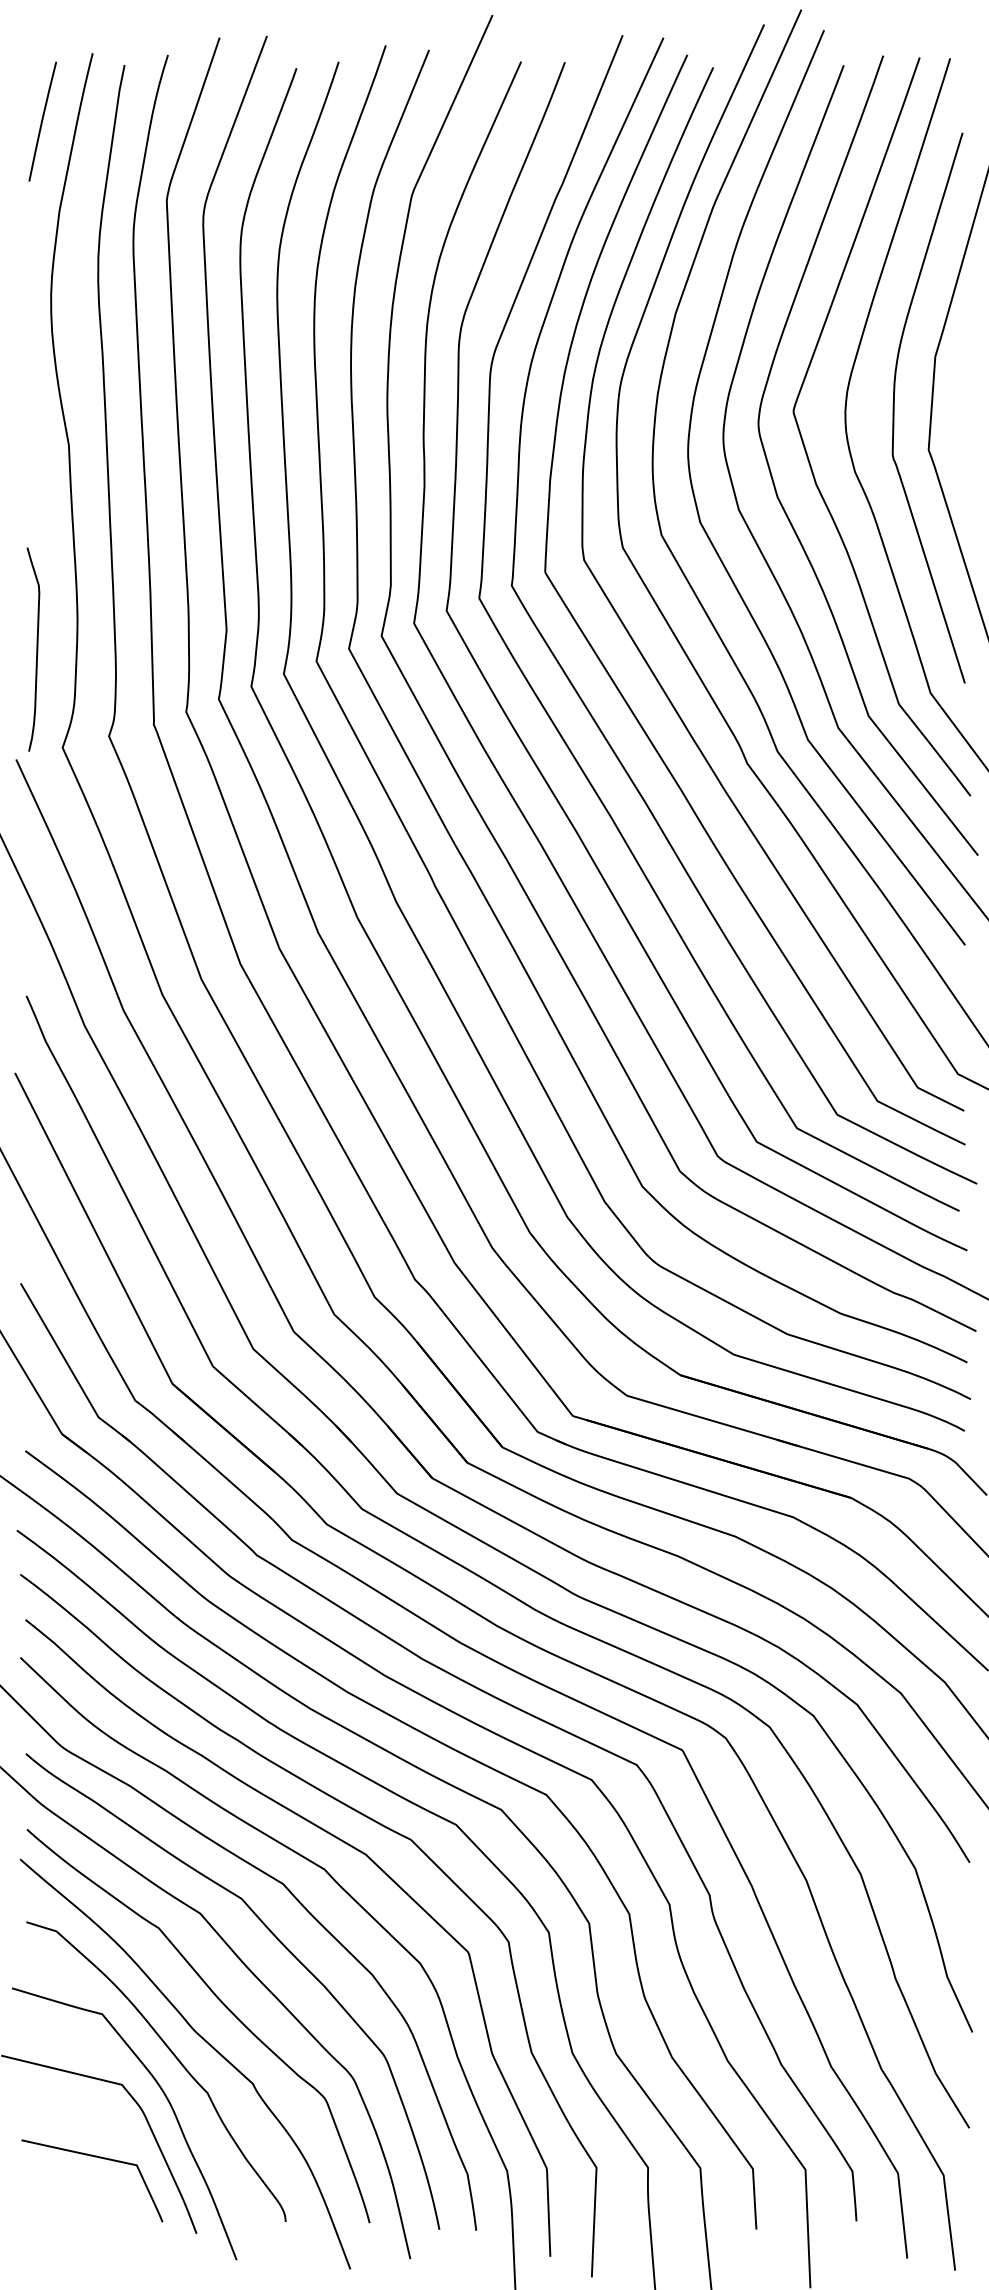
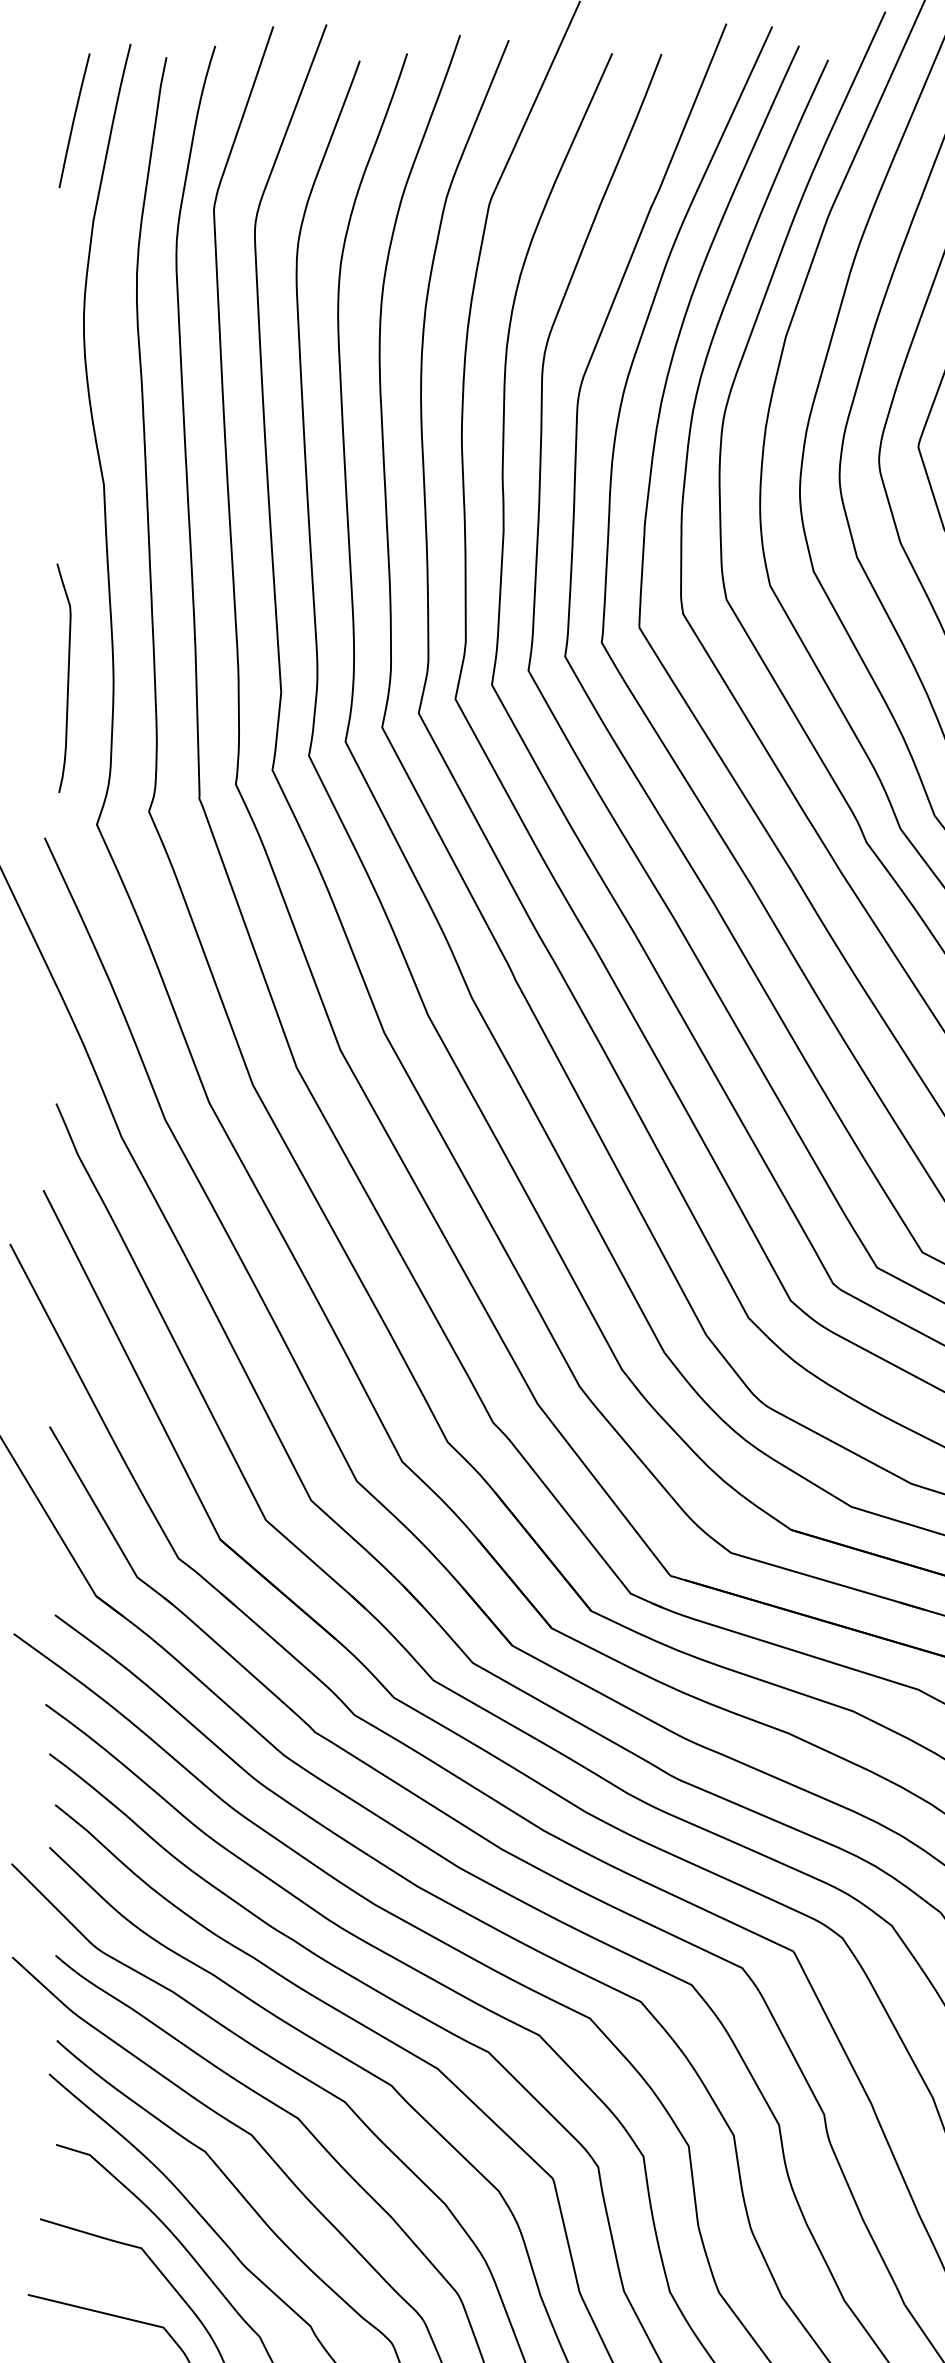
curve: (36, 649) -> (67, 678), moved

